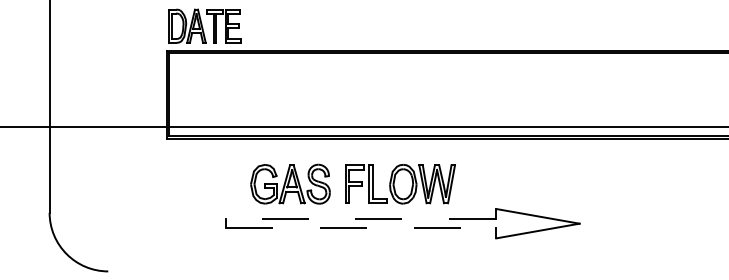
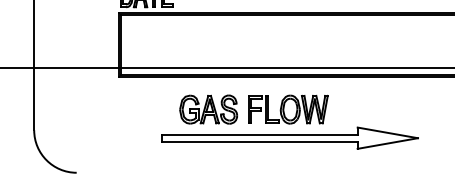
line: (360, 219) -> (259, 135), dashed -> solid
line: (361, 228) -> (260, 141), dashed -> solid

